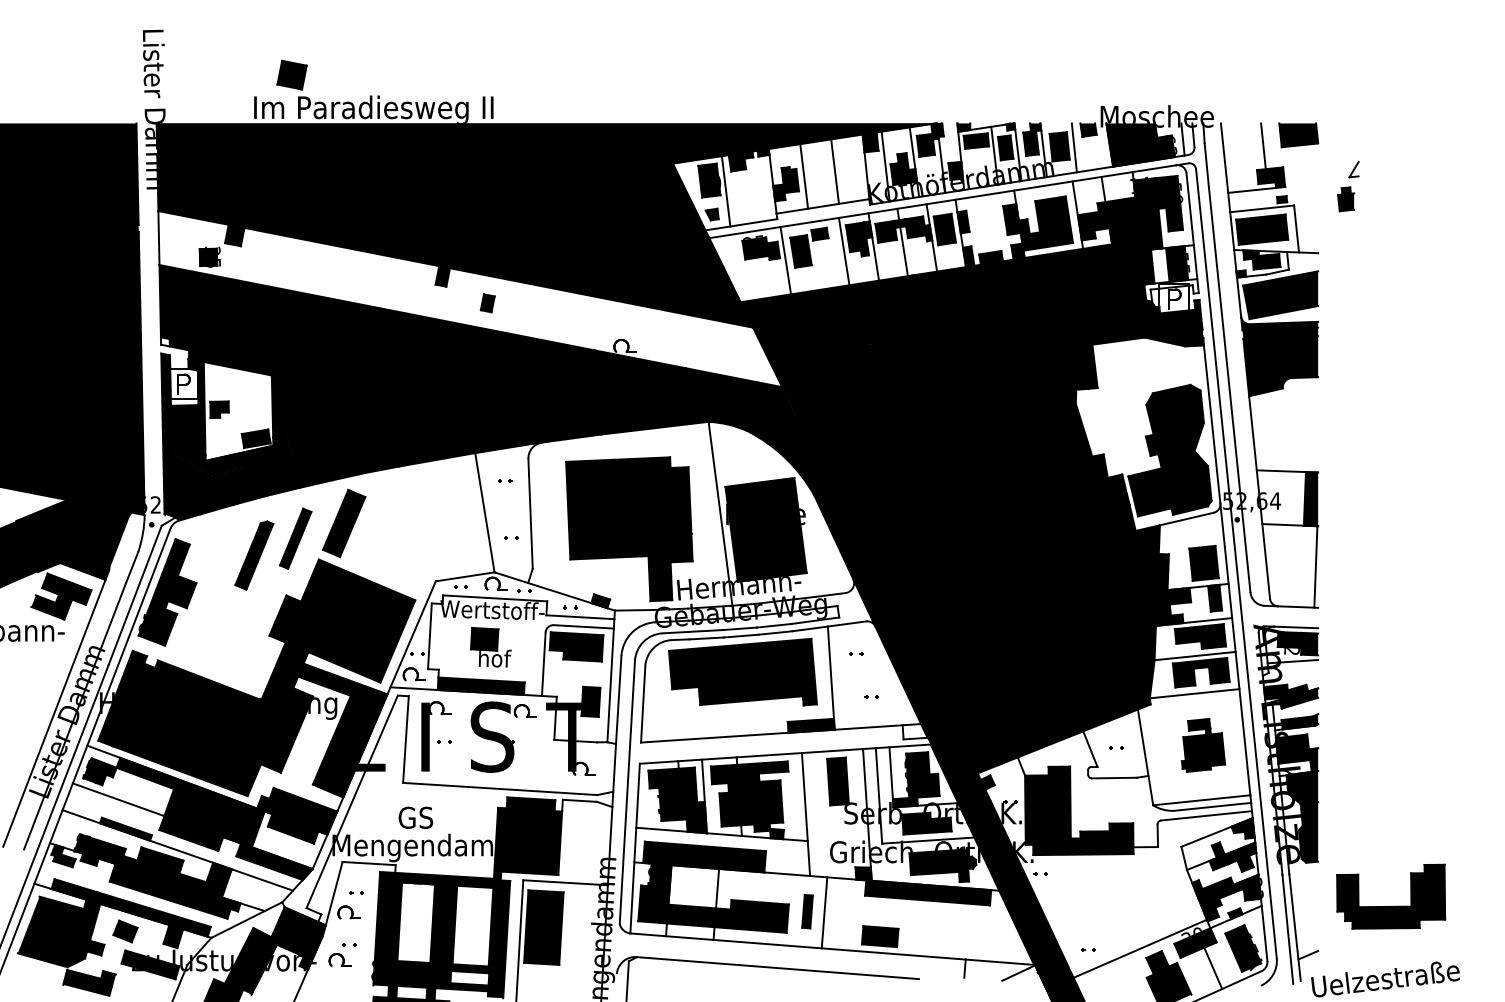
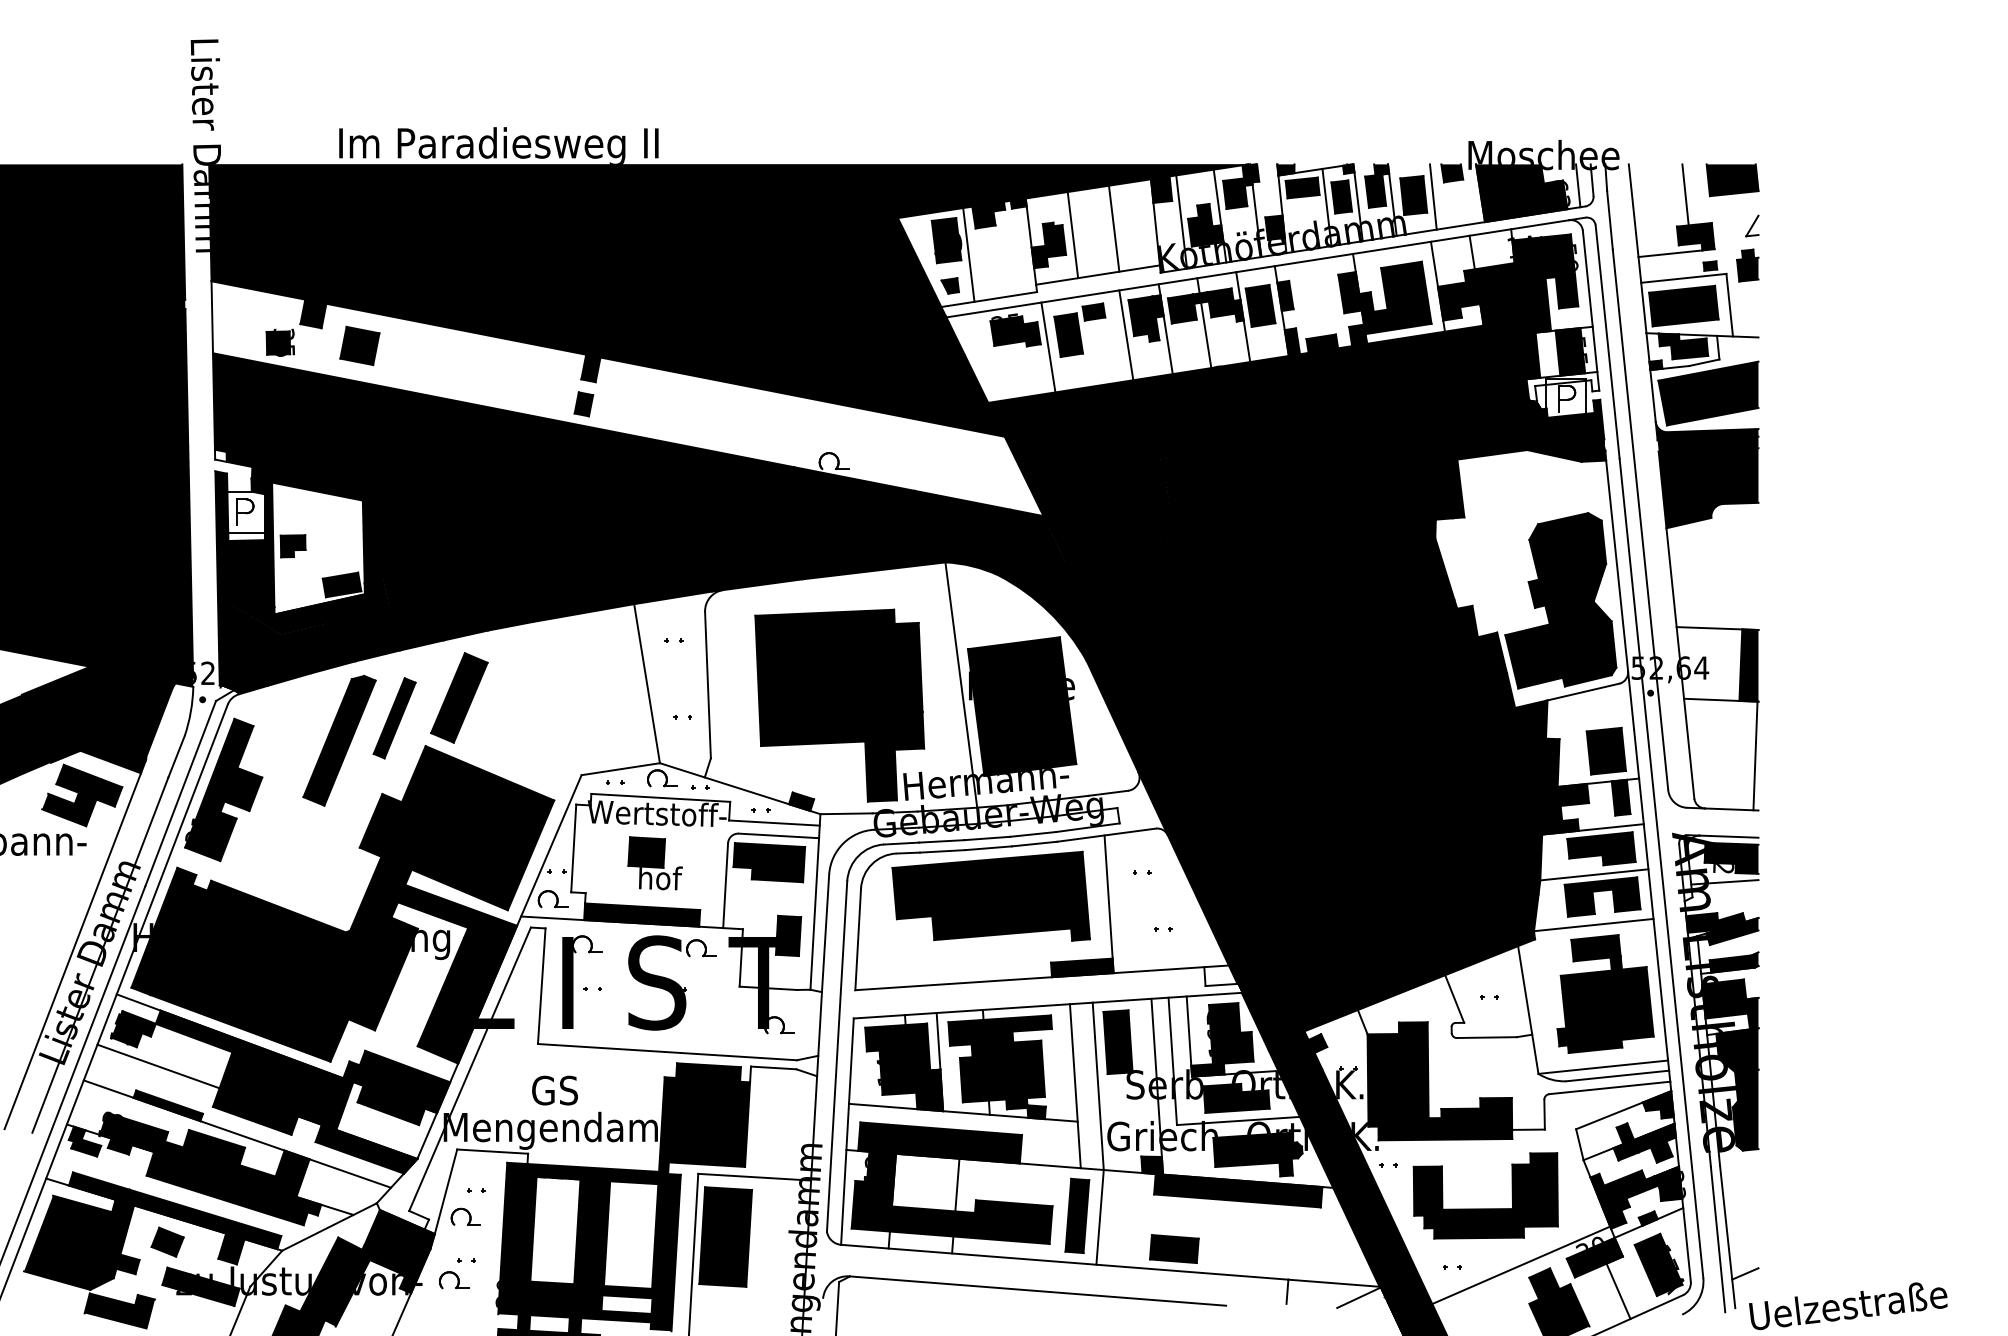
part: (291, 74) -> (359, 345), moved
part: (1354, 169) -> (1752, 225), moved
part: (1345, 199) -> (1747, 265), moved
part: (487, 303) -> (583, 404), moved
part: (254, 555) -> (339, 740), size x1.43
part: (1203, 745) -> (1605, 993), size x1.67
line: (822, 814) -> (1097, 1086), added
part: (1390, 906) -> (1485, 1208), moved
part: (807, 911) -> (1077, 1215), size x1.67

